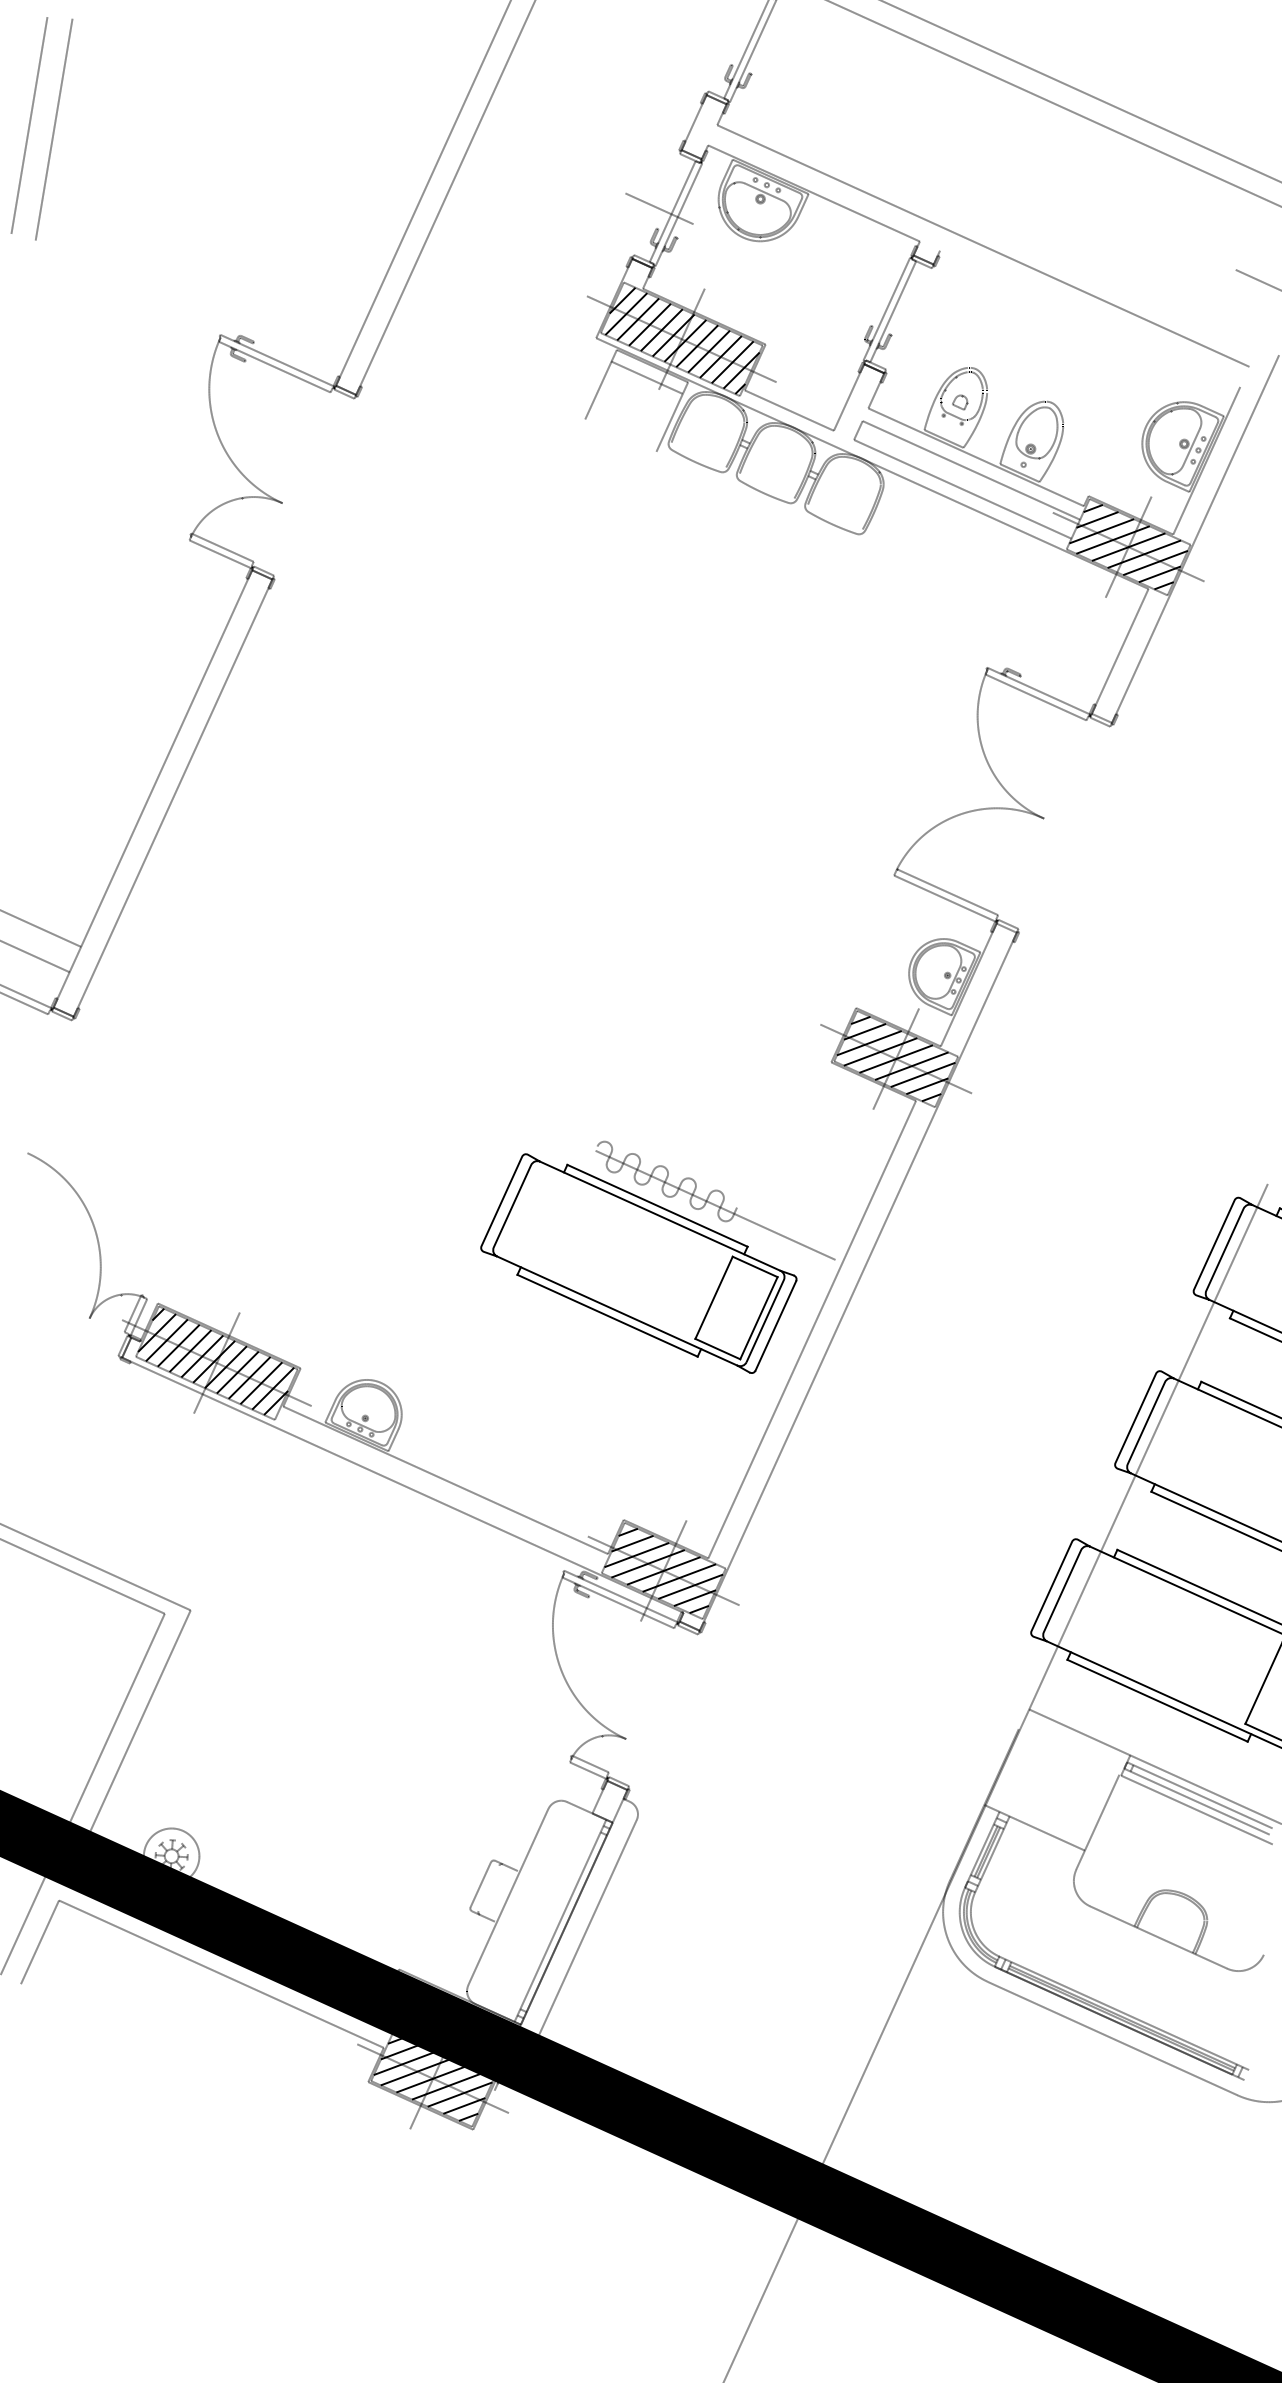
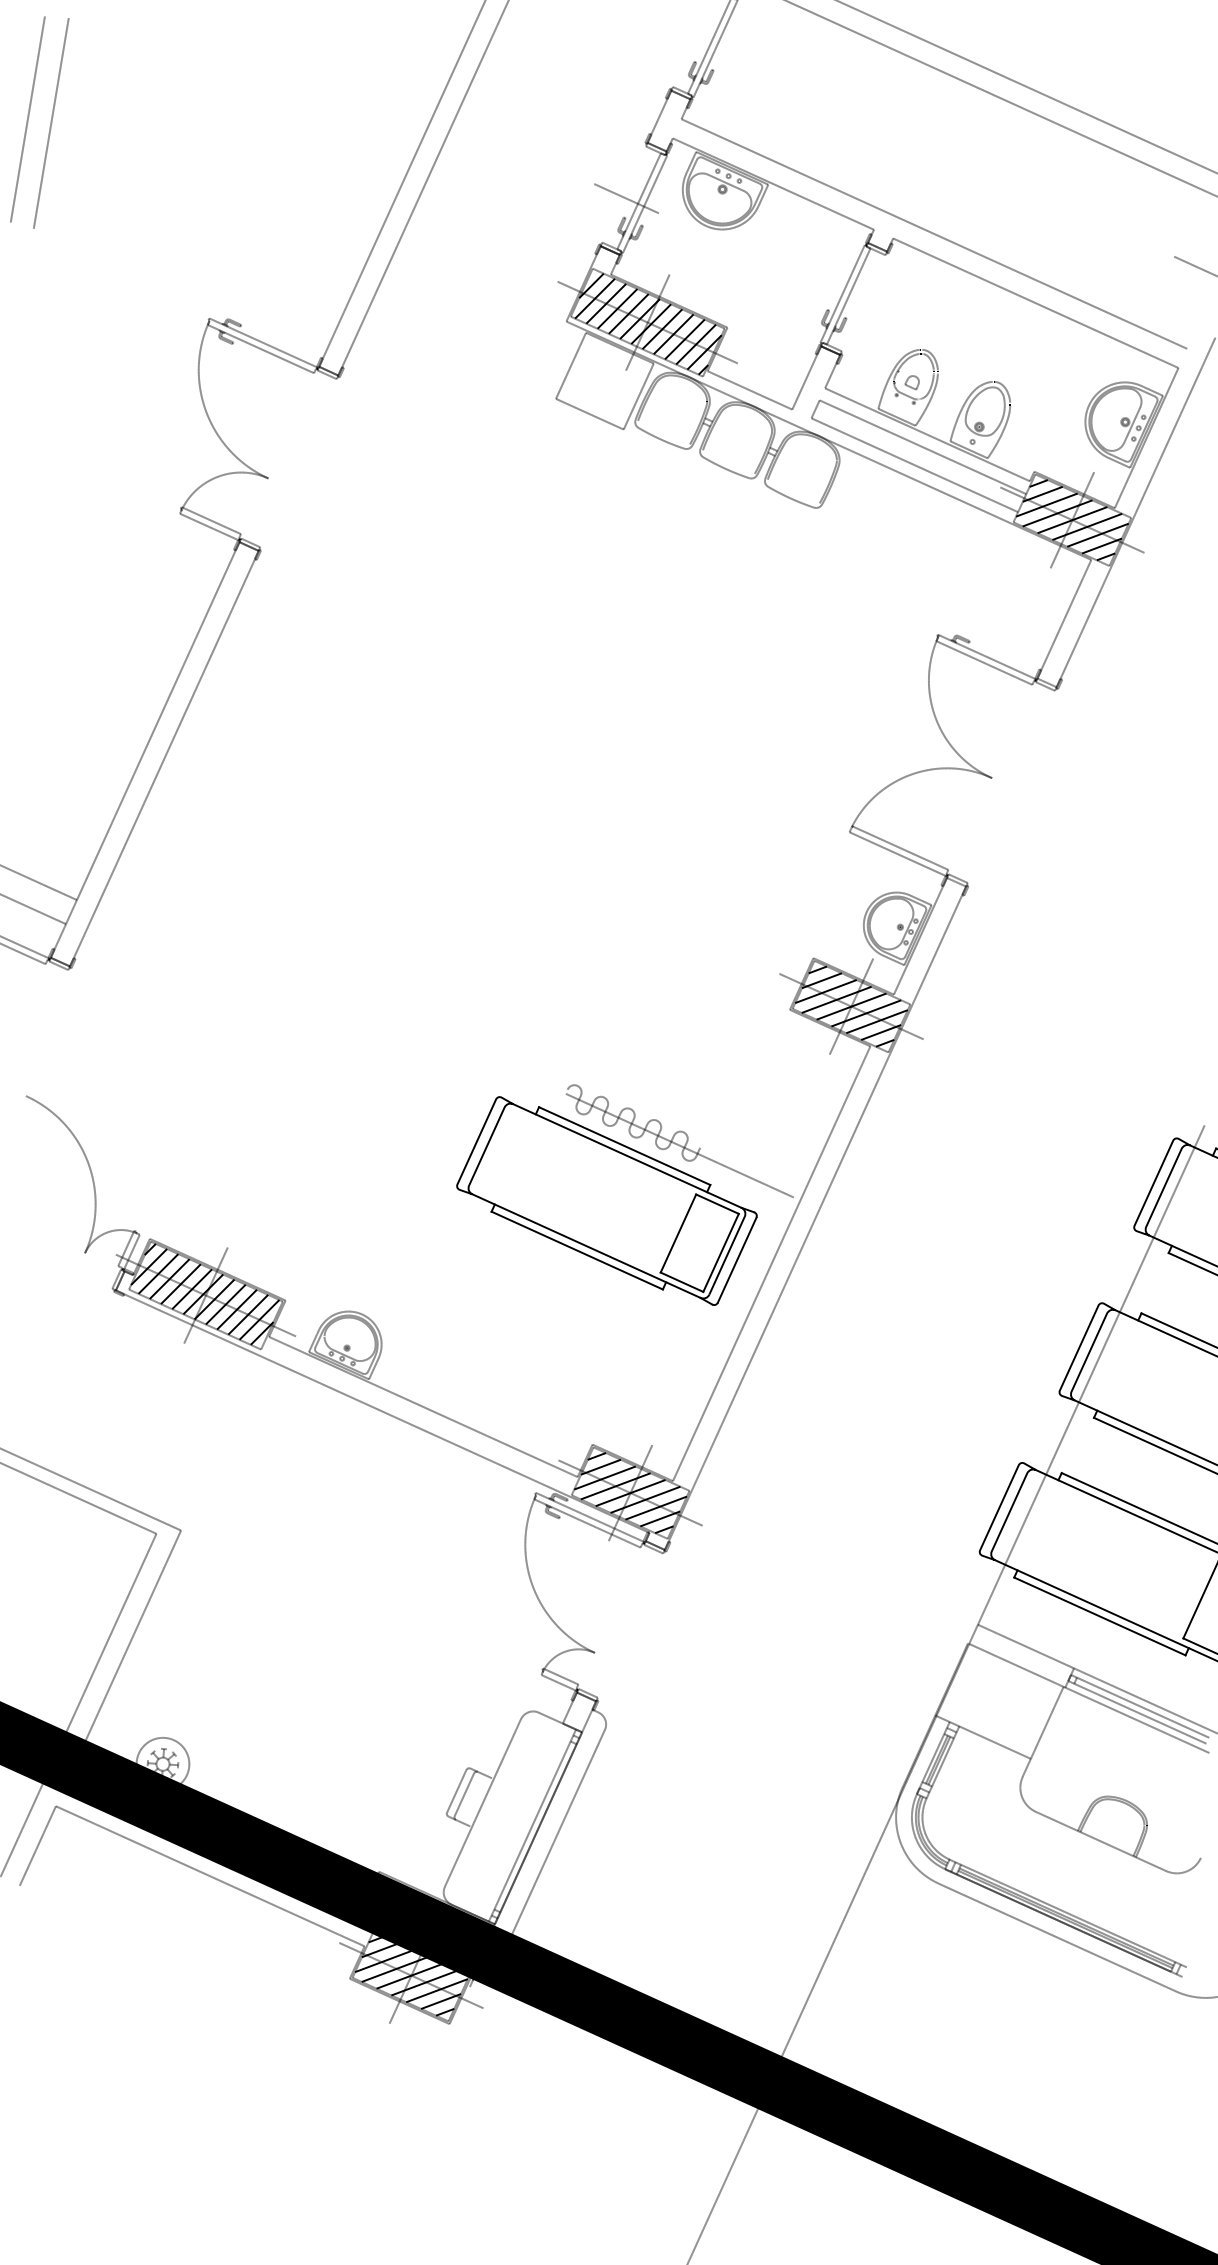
line: (1090, 318) -> (1036, 302), added
line: (646, 377) -> (589, 414), moved
line: (1070, 1752) -> (1017, 1665), added
line: (488, 1888) -> (464, 1794), added

